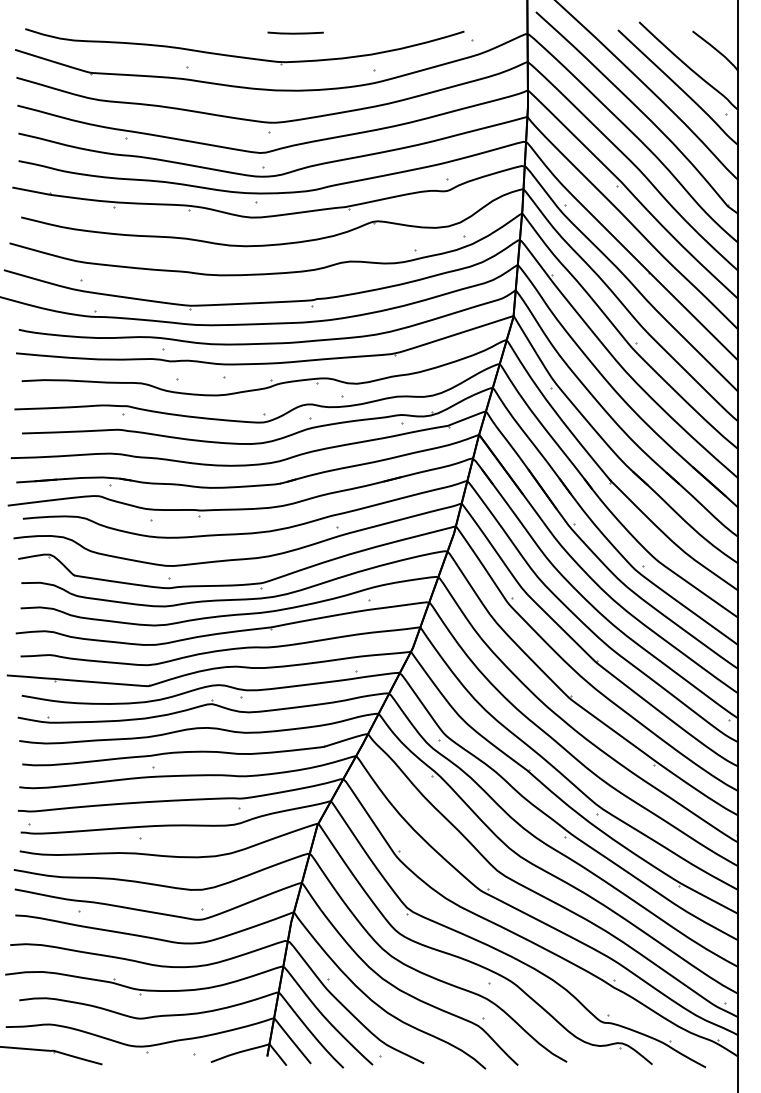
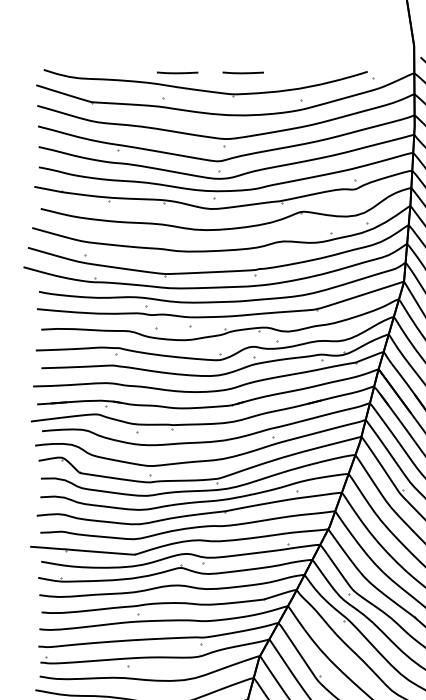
line: (206, 32) -> (177, 72), added

